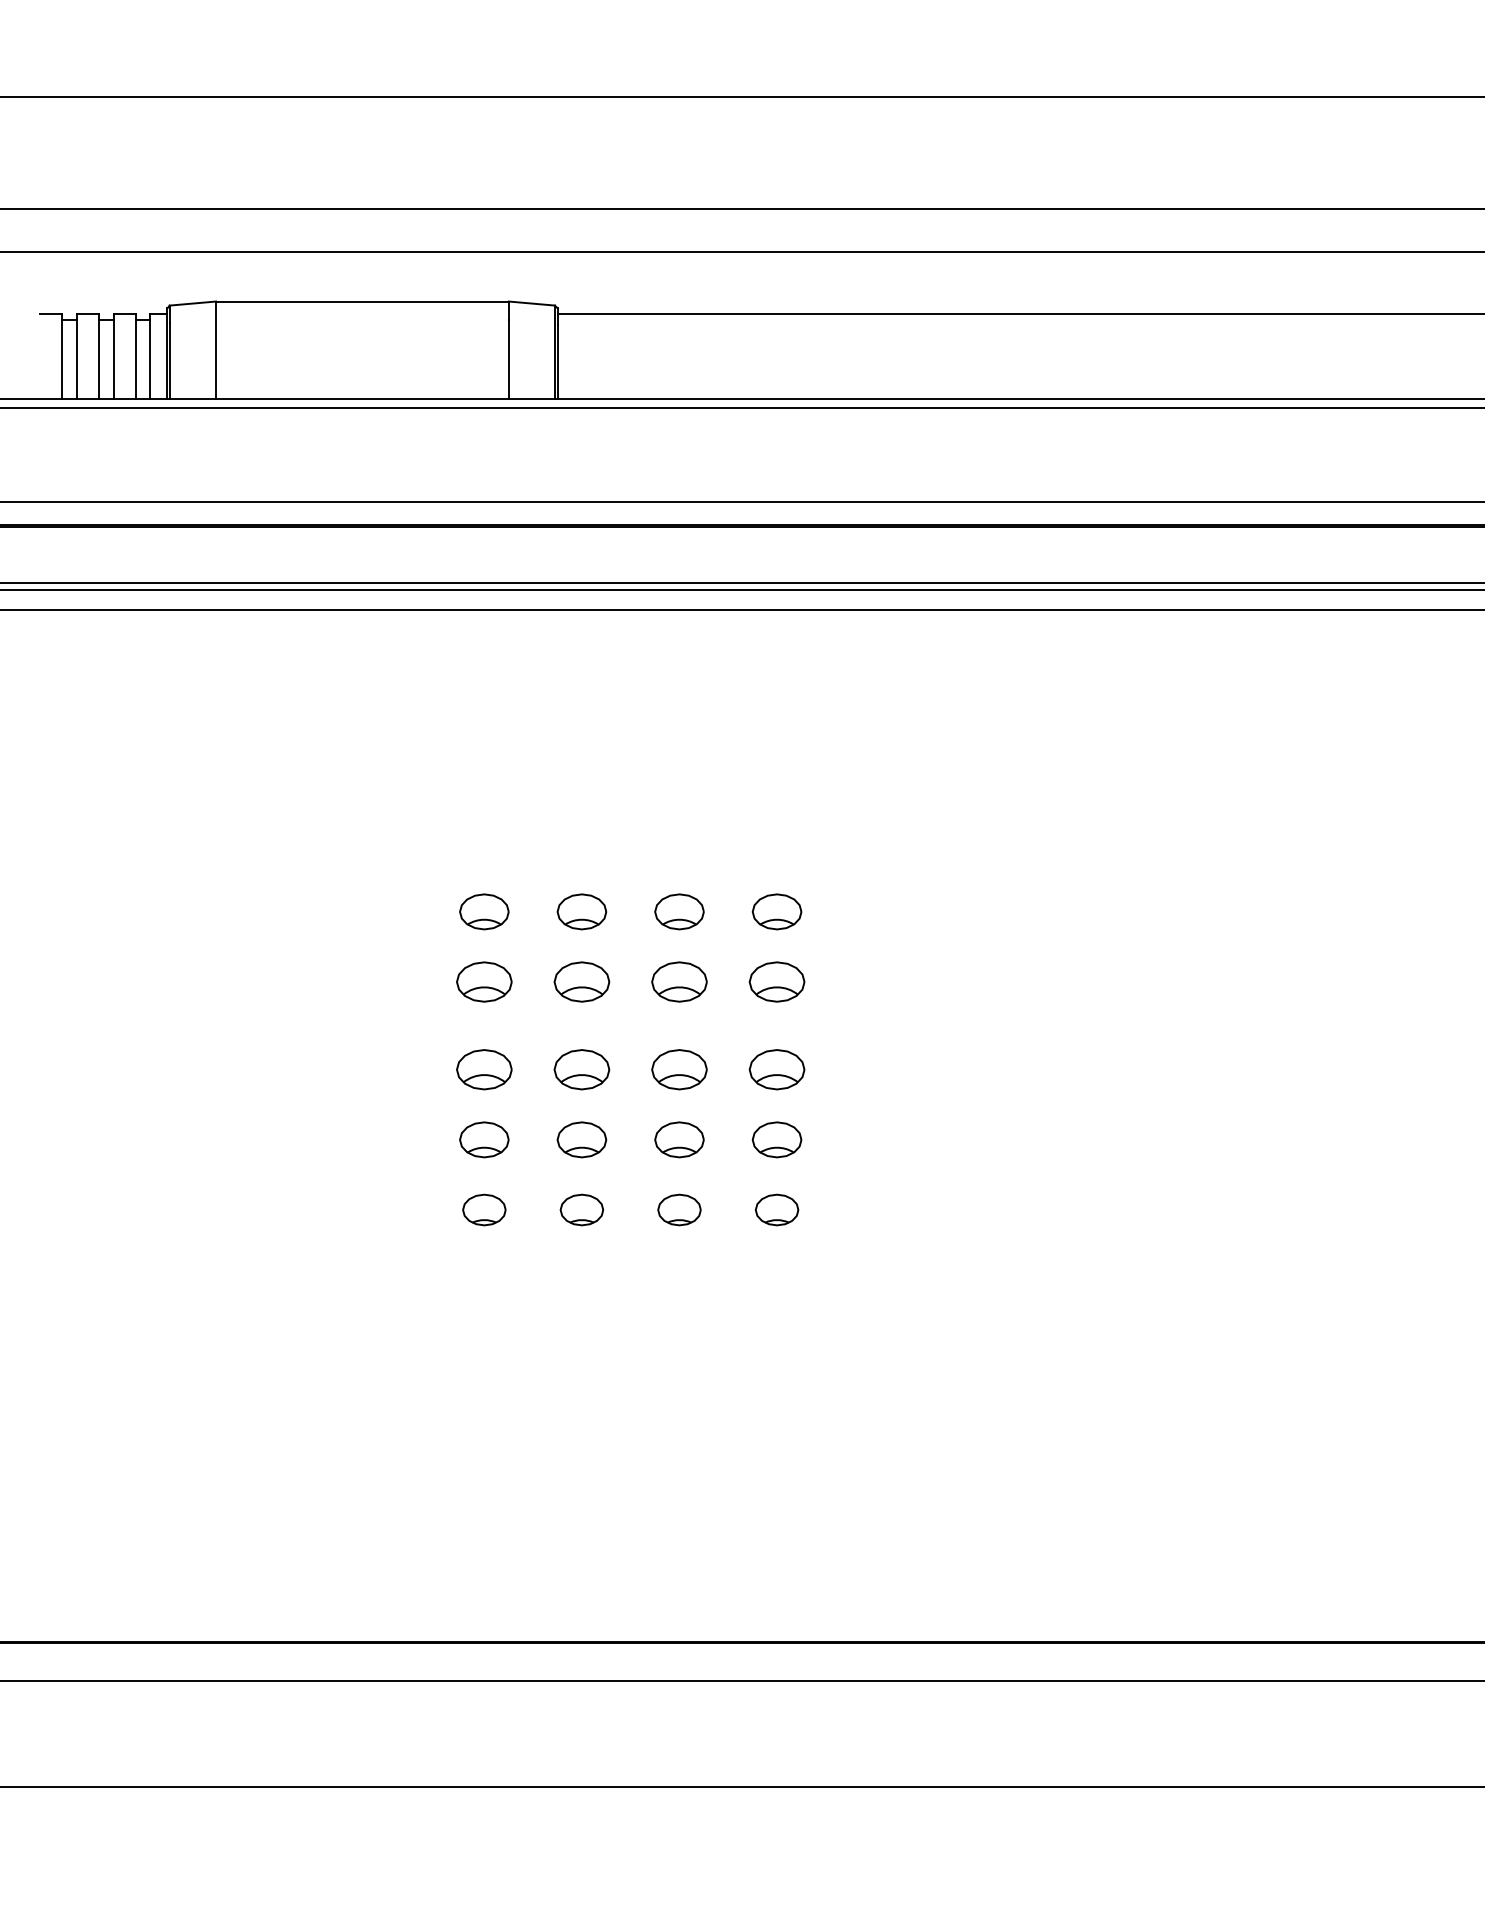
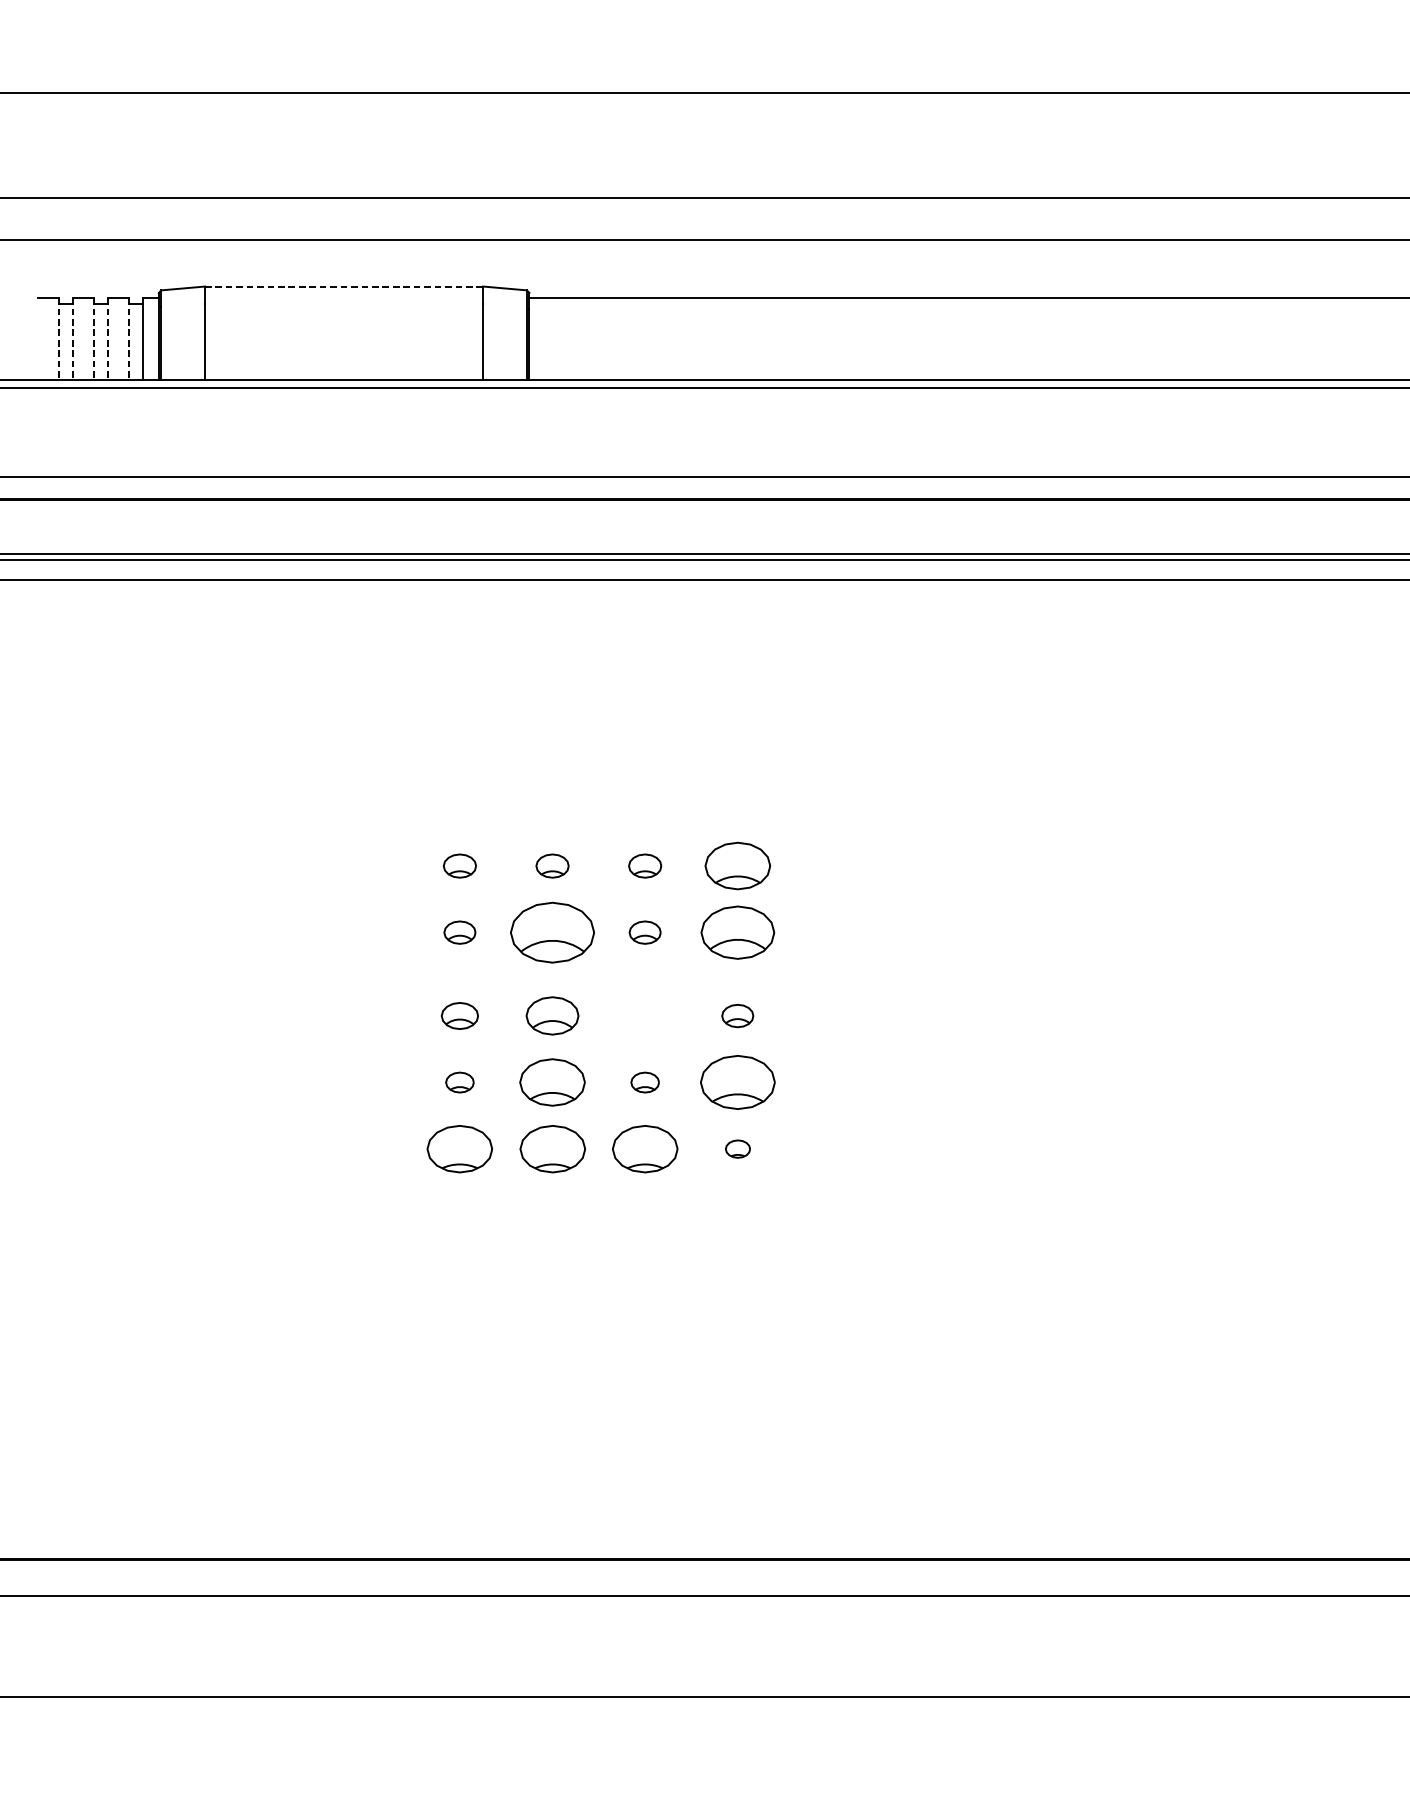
line: (361, 301) -> (343, 286), solid -> dashed
line: (62, 356) -> (59, 338), solid -> dashed
line: (77, 356) -> (73, 338), solid -> dashed
line: (99, 356) -> (94, 338), solid -> dashed
line: (113, 356) -> (107, 338), solid -> dashed
line: (135, 356) -> (128, 338), solid -> dashed
part: (484, 911) -> (460, 865), size x0.7
part: (581, 911) -> (552, 865), size x0.7
part: (679, 911) -> (645, 865), size x0.7
part: (776, 911) -> (737, 865), size x1.4
part: (484, 981) -> (460, 932), size x0.6
part: (581, 981) -> (552, 932), size x1.6
part: (679, 981) -> (645, 932), size x0.6
part: (776, 981) -> (737, 932), size x1.4
part: (484, 1069) -> (460, 1015), size x0.7
part: (679, 1069) -> (645, 1015), removed
part: (776, 1069) -> (737, 1015), size x0.6
part: (484, 1139) -> (460, 1082), size x0.6
part: (581, 1139) -> (552, 1082), size x1.4
part: (679, 1139) -> (645, 1082), size x0.6
part: (776, 1139) -> (737, 1082), size x1.6
part: (484, 1209) -> (460, 1148), size x1.6
part: (581, 1209) -> (552, 1148), size x1.6
part: (679, 1209) -> (645, 1148), size x1.6
part: (777, 1209) -> (738, 1148), size x0.6

